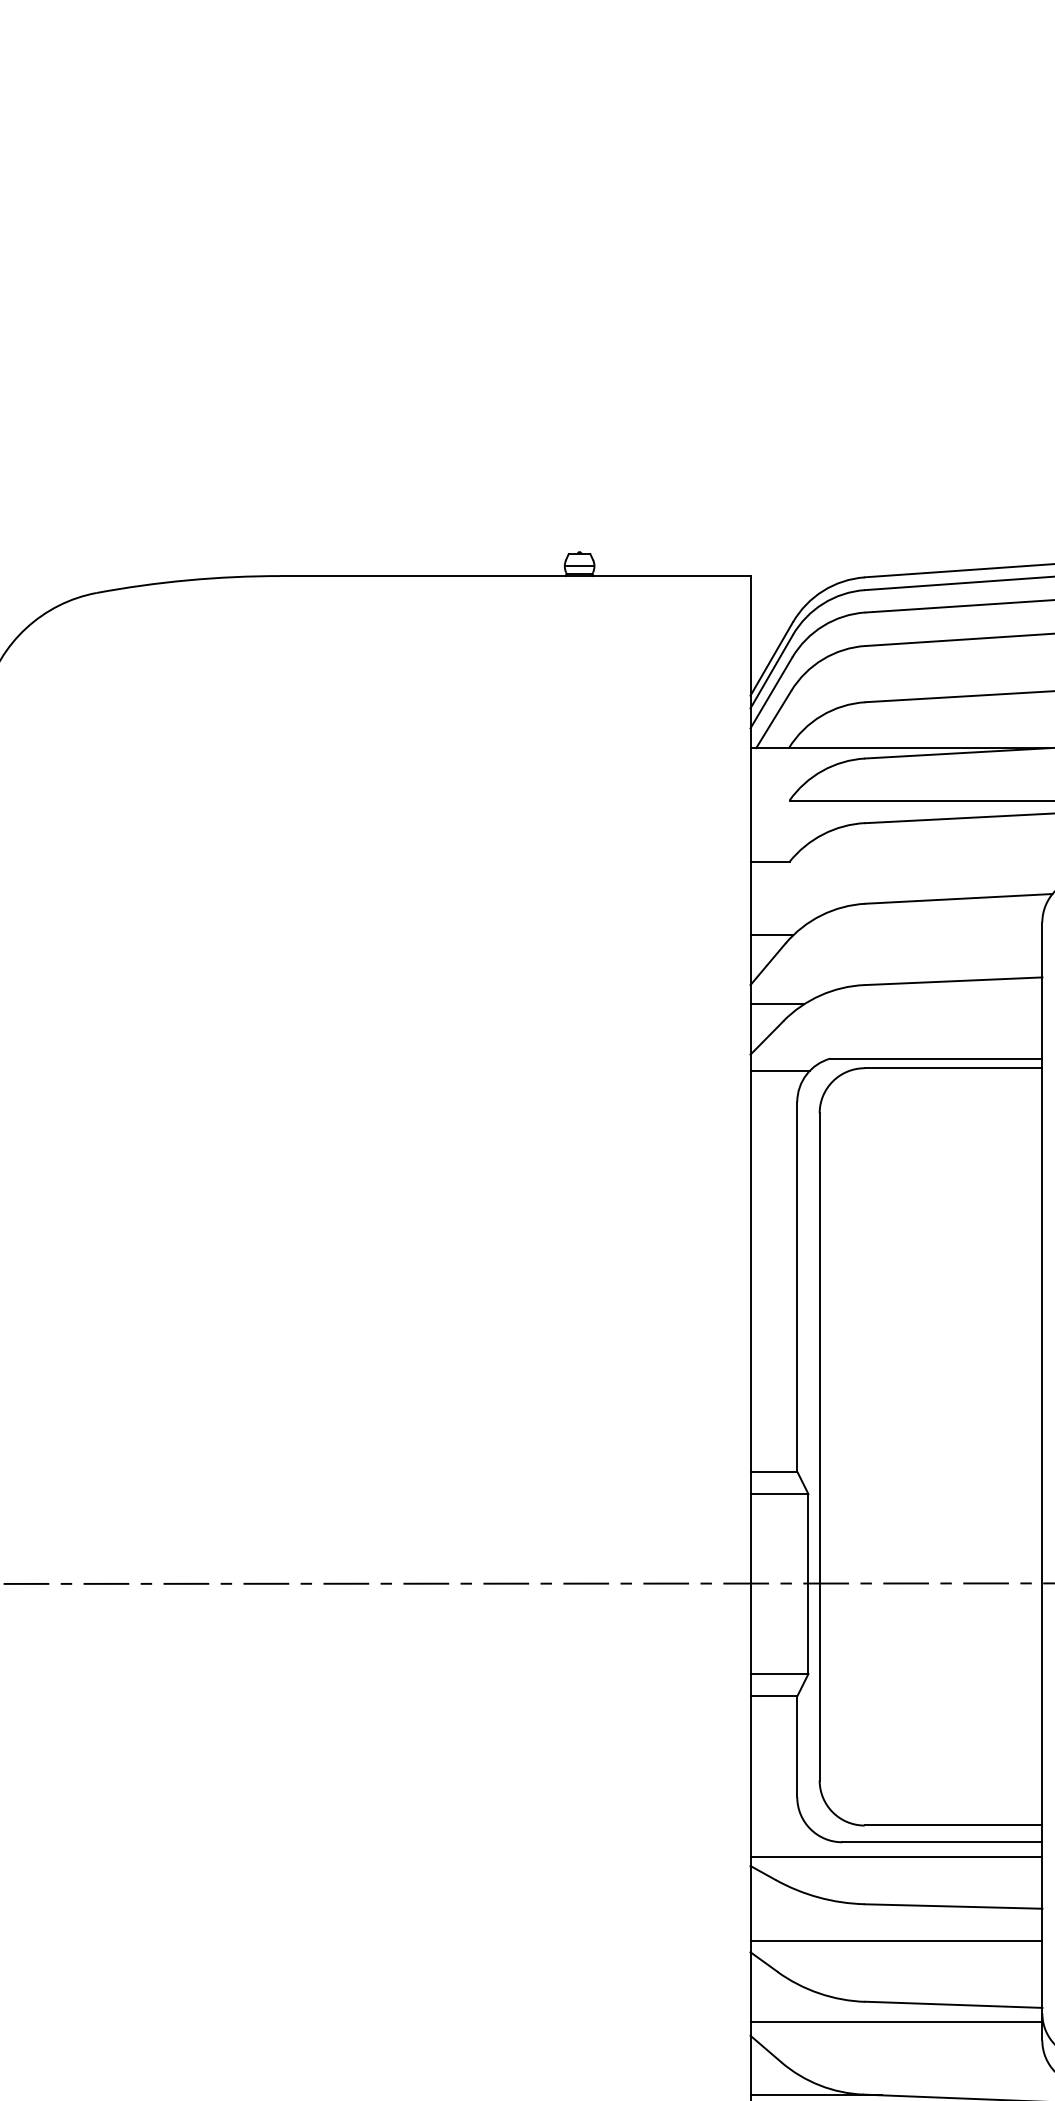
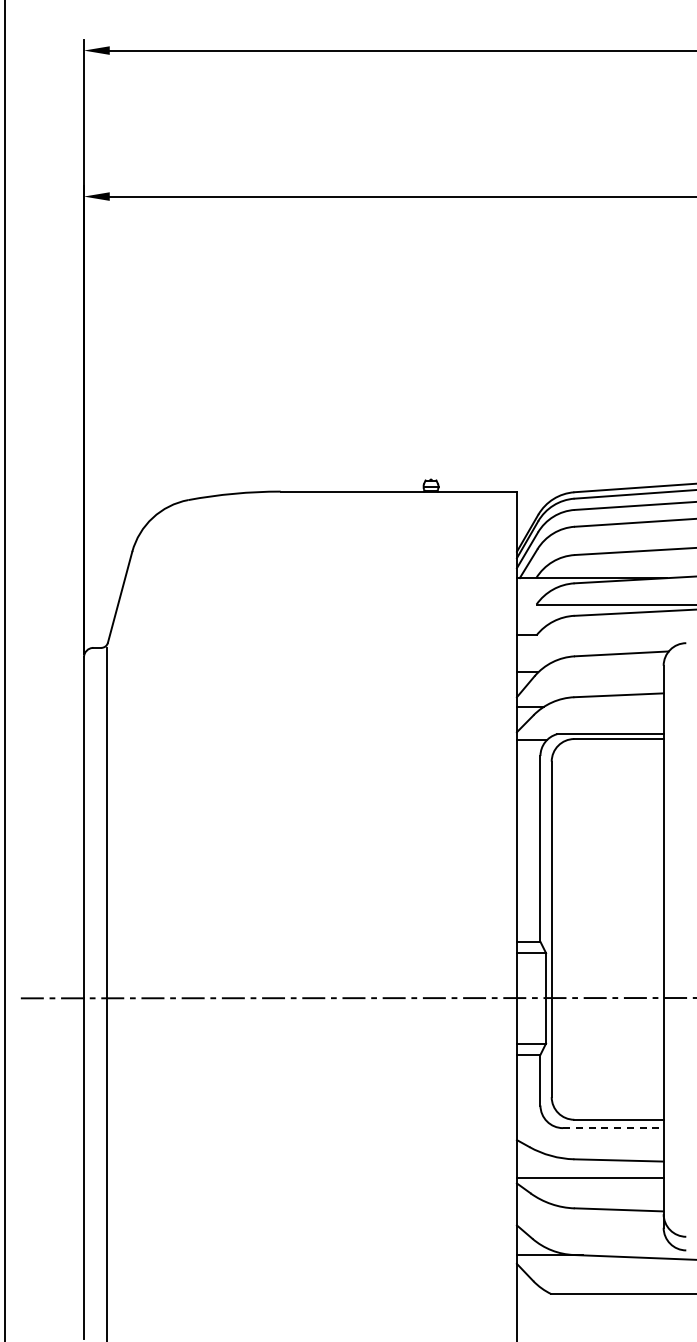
line: (942, 1842) -> (613, 1128), solid -> dashed
line: (894, 1856) -> (589, 1135), removed
line: (894, 2021) -> (589, 1218), removed

